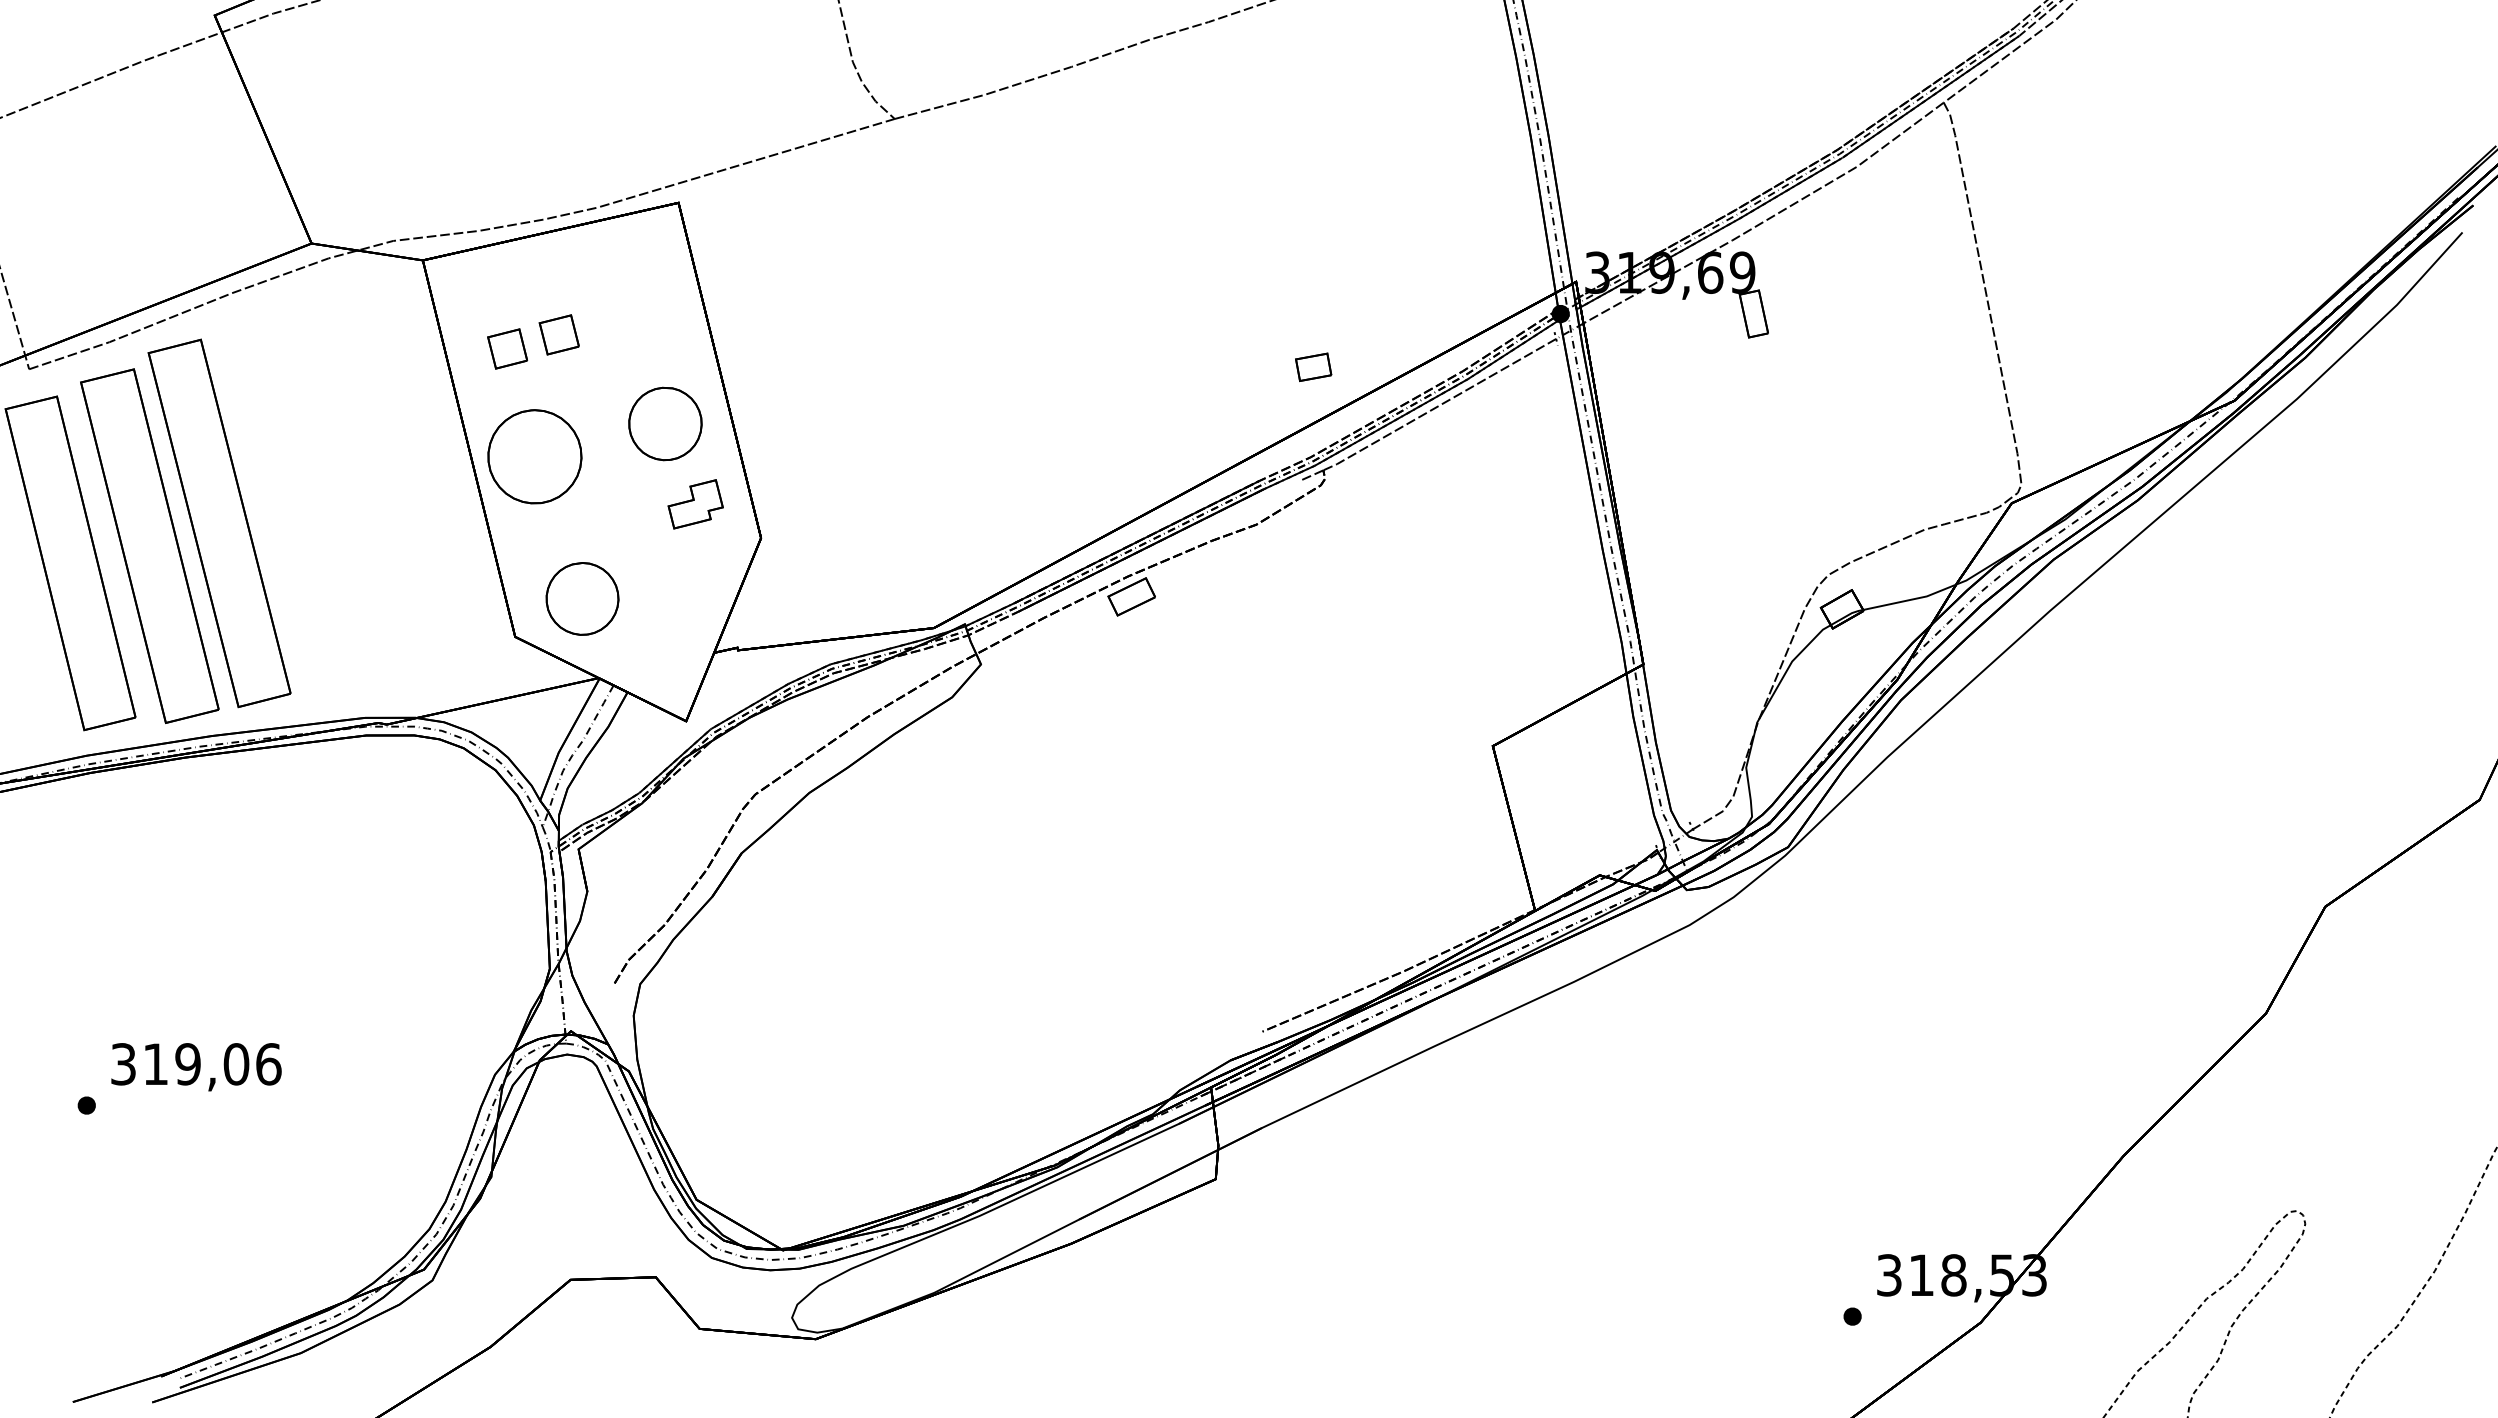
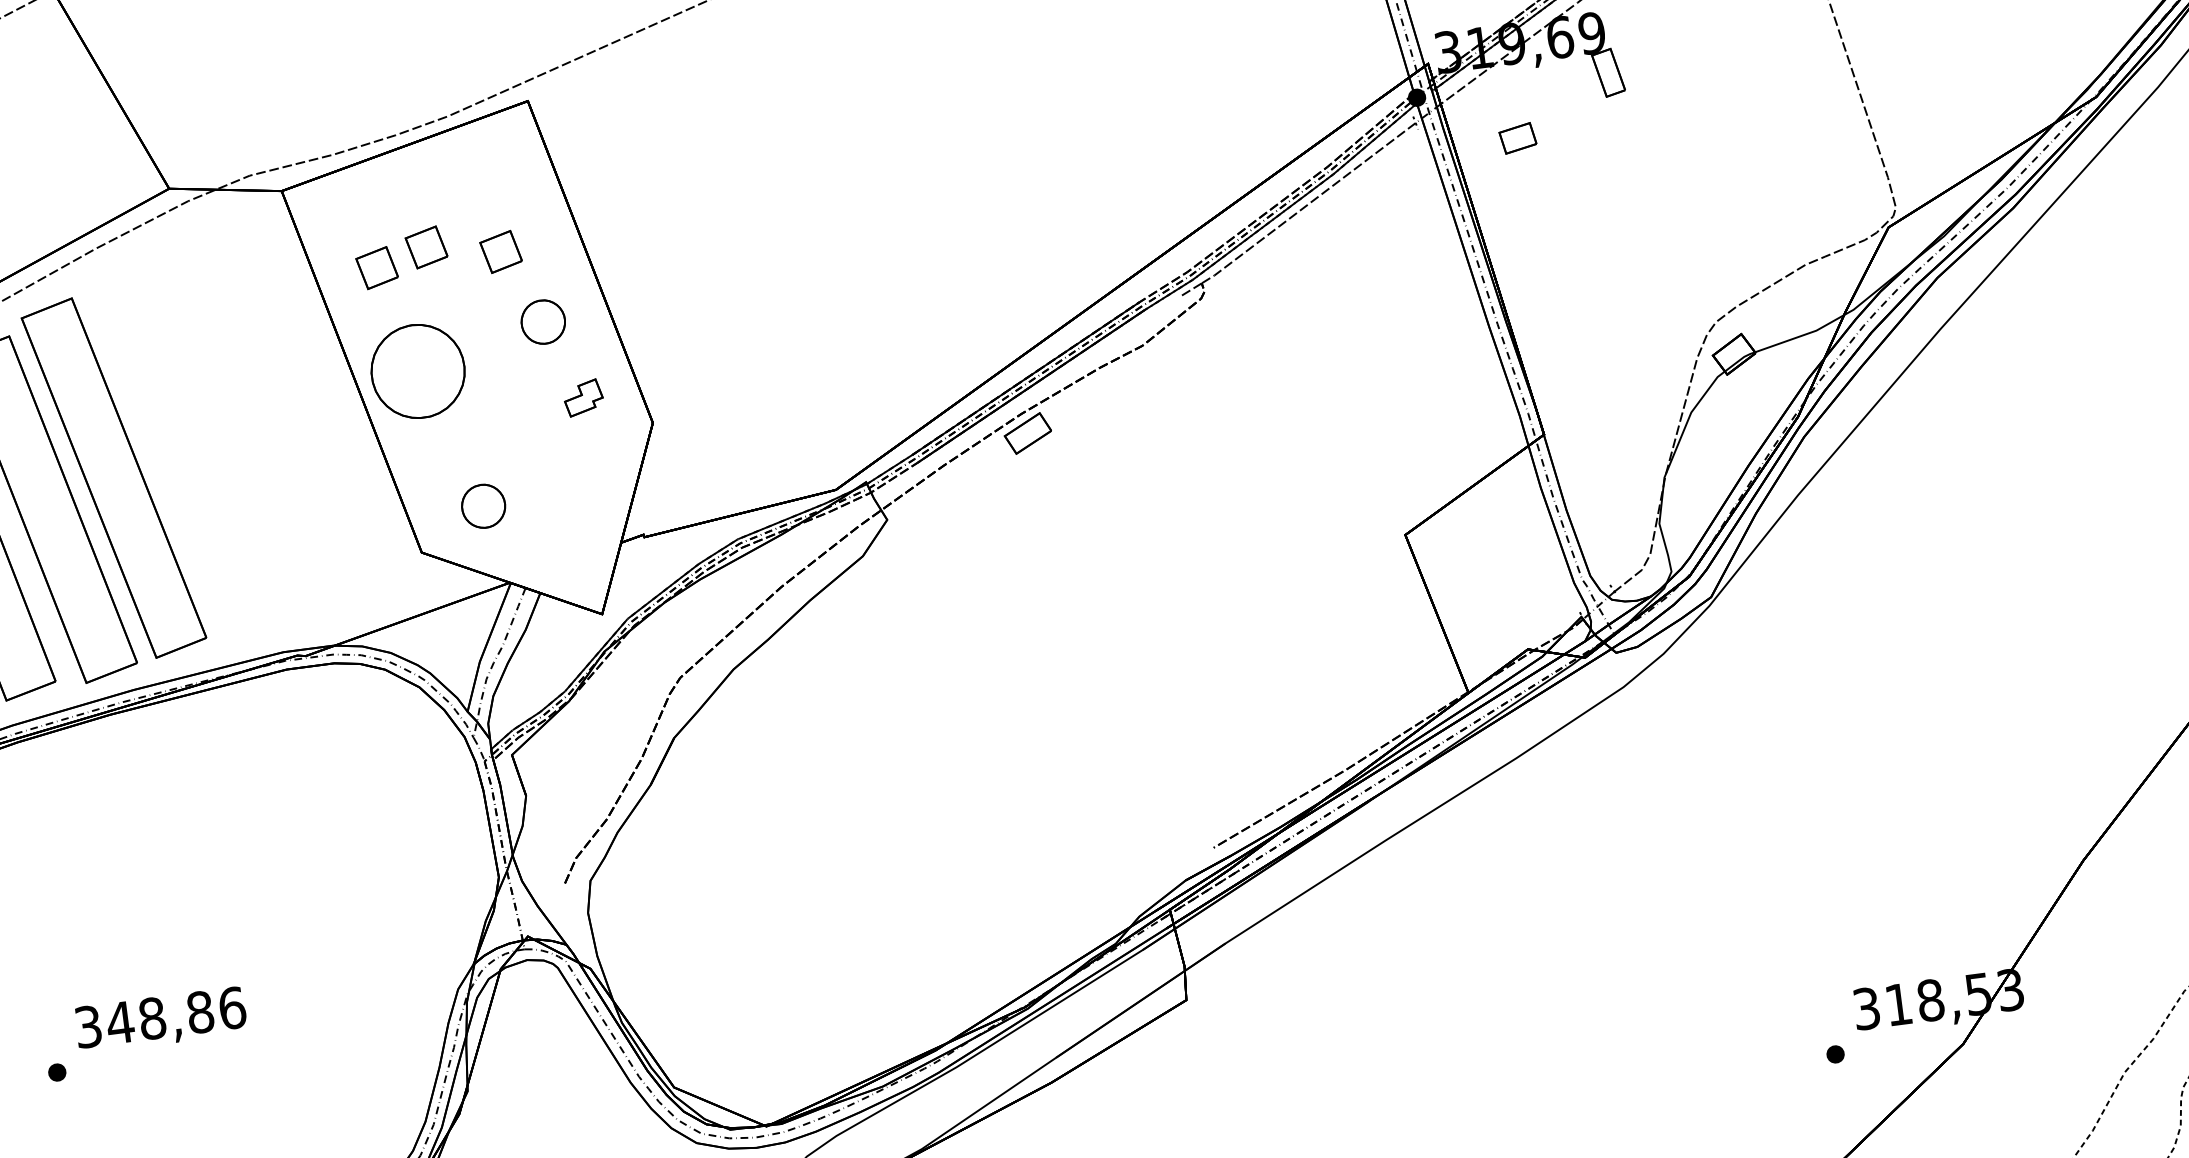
part: (632, 348) -> (500, 251), added
part: (1313, 366) -> (1517, 137), moved
part: (665, 423) -> (543, 321), size x0.6
part: (695, 504) -> (583, 398), size x0.7
part: (582, 598) -> (483, 505), size x0.6
text: (195, 1064) -> (159, 1017), 319,06 -> 348,86

